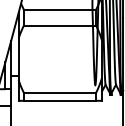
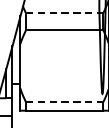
line: (60, 9) -> (65, 12), solid -> dashed
line: (60, 92) -> (65, 101), solid -> dashed

